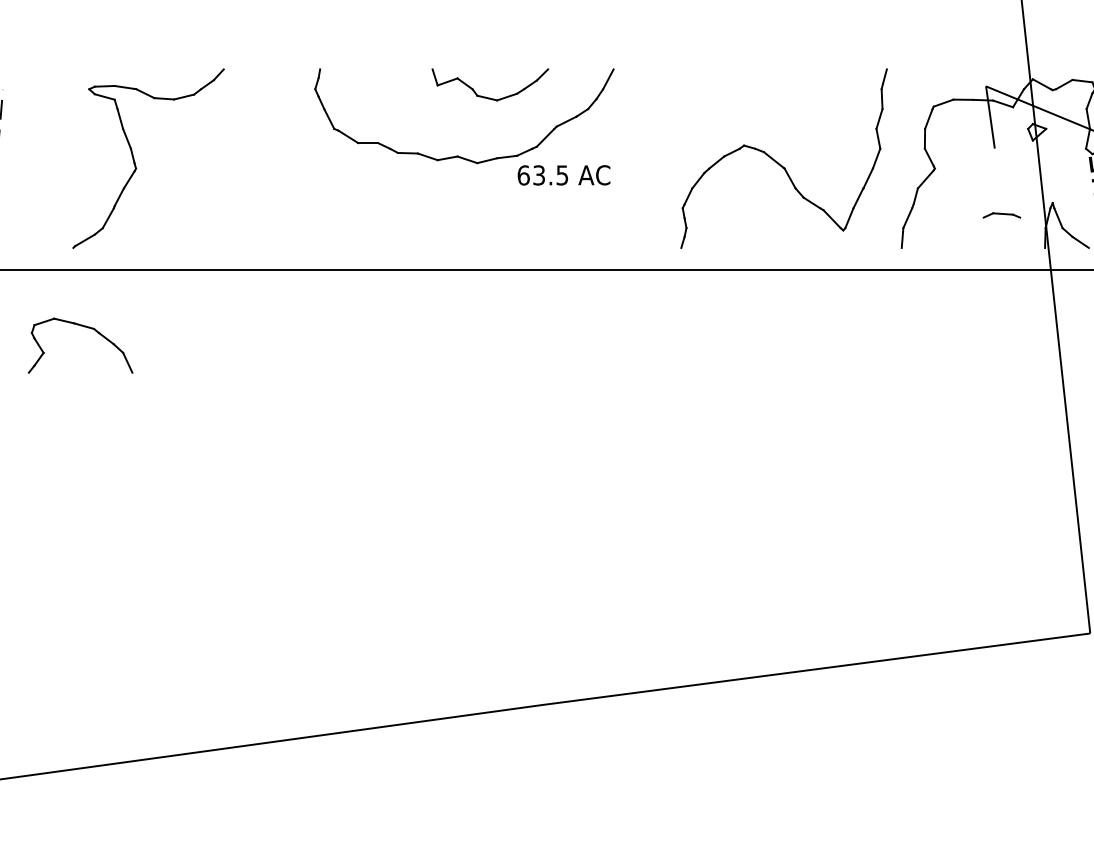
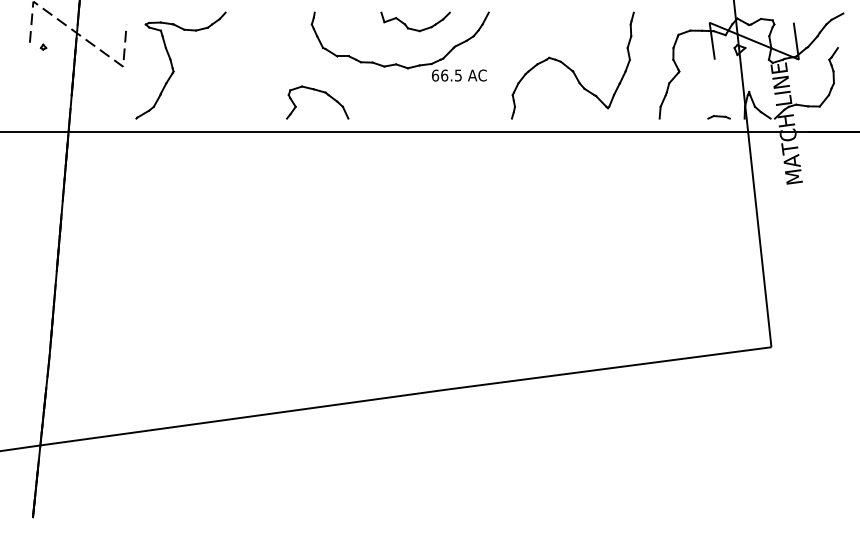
part: (783, 158) -> (572, 65), moved
part: (135, 160) -> (173, 66), moved
text: (538, 175) -> (444, 75), 63.5 -> 66.5
part: (1000, 215) -> (718, 117), moved
part: (85, 328) -> (320, 92), moved

